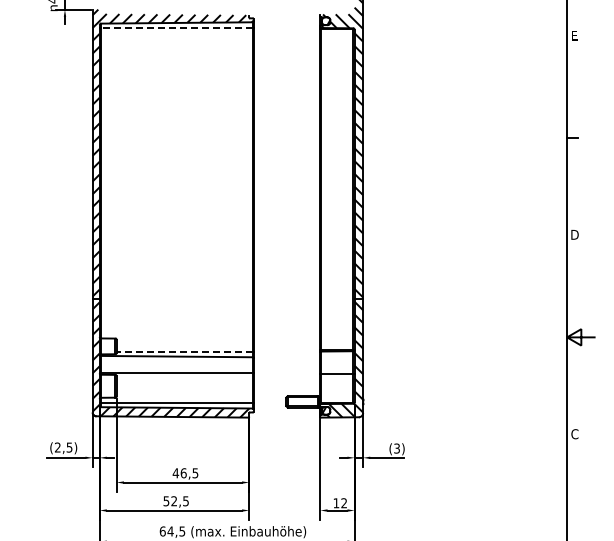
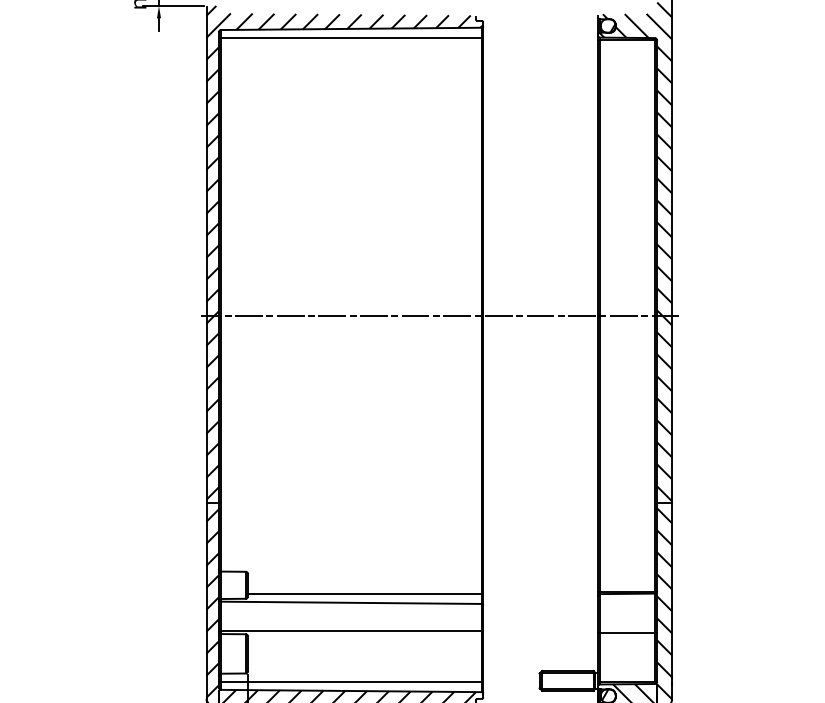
line: (176, 28) -> (350, 38), dashed -> solid
line: (228, 189) -> (440, 315), added
line: (184, 351) -> (364, 594), dashed -> solid

